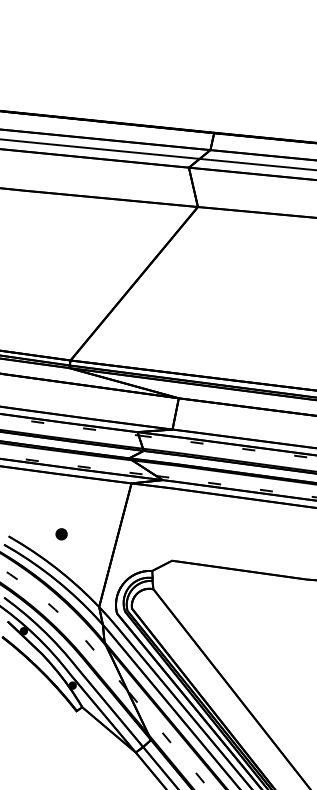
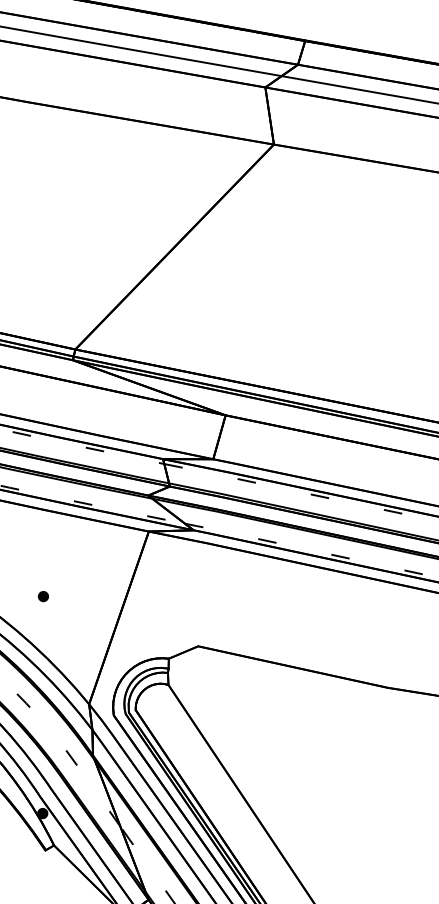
part: (61, 534) -> (43, 596), size x0.62

